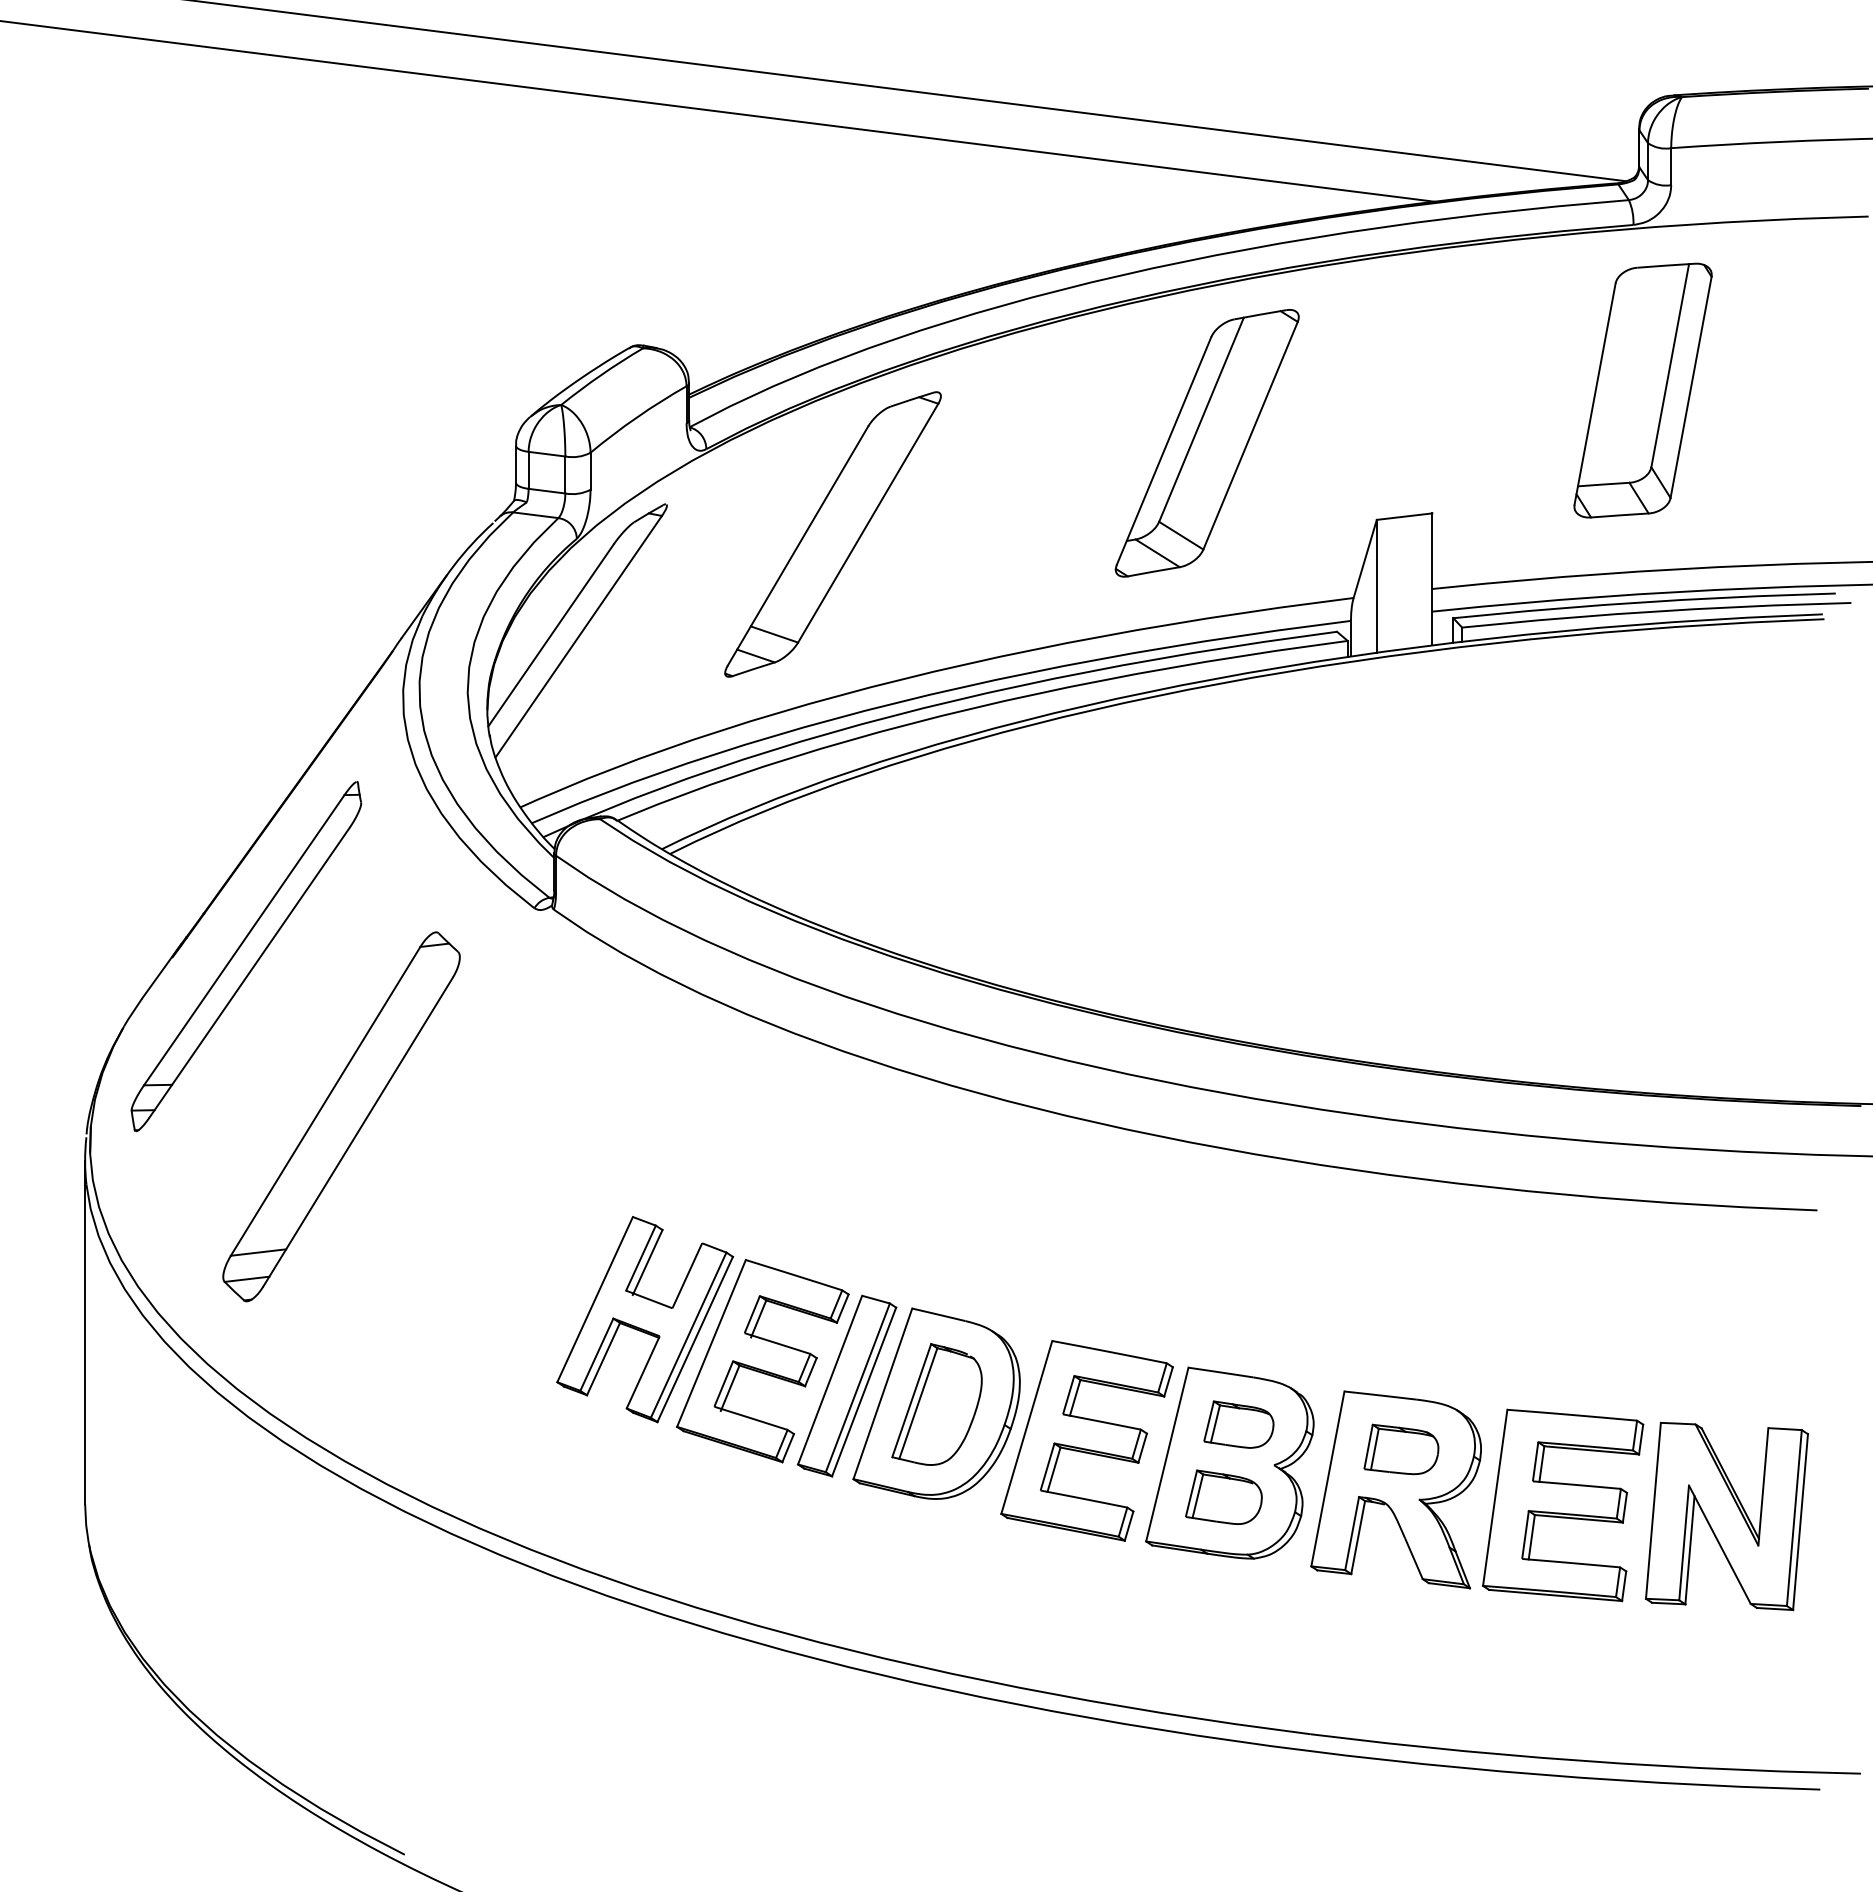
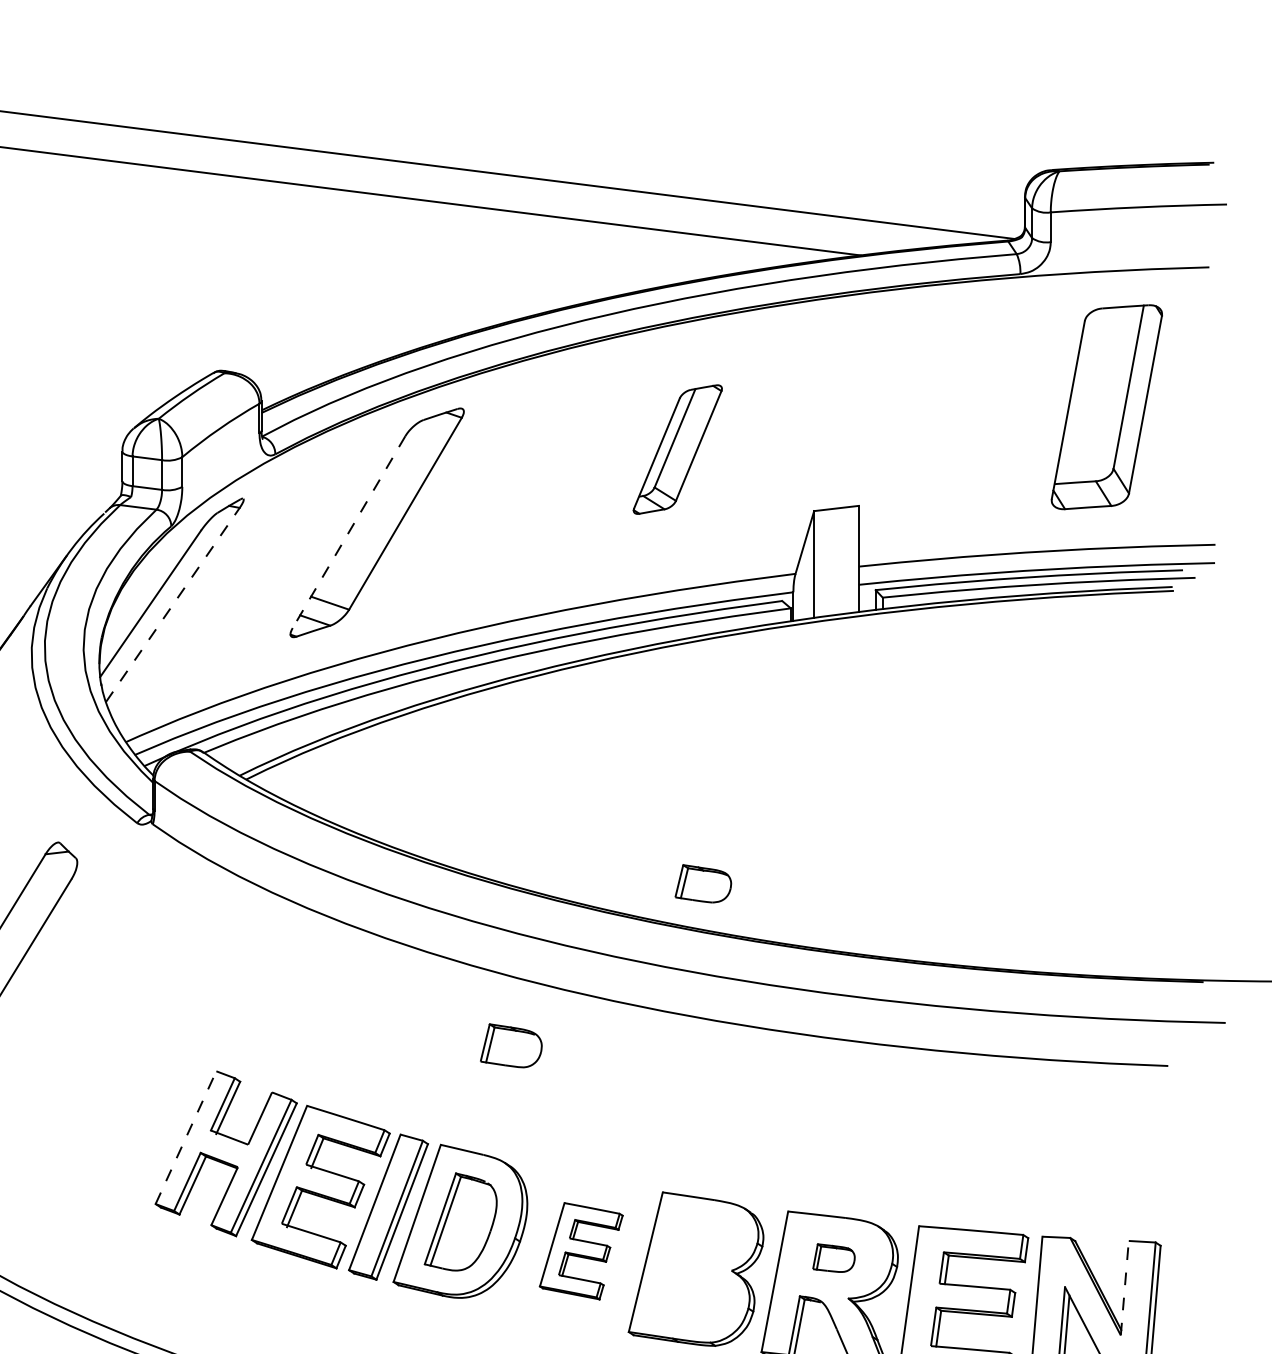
part: (1642, 390) -> (1106, 407), moved
part: (1206, 443) -> (677, 449), size x0.6
line: (797, 546) -> (348, 532), solid -> dashed
line: (578, 636) -> (172, 604), solid -> dashed
line: (595, 1299) -> (186, 1137), solid -> dashed
part: (1238, 1424) -> (703, 883), moved
part: (1086, 1440) -> (580, 1250), size x0.6
part: (1401, 1449) -> (834, 1258), size x0.7
line: (1763, 1486) -> (1124, 1287), solid -> dashed
part: (1223, 1496) -> (510, 1045), moved

